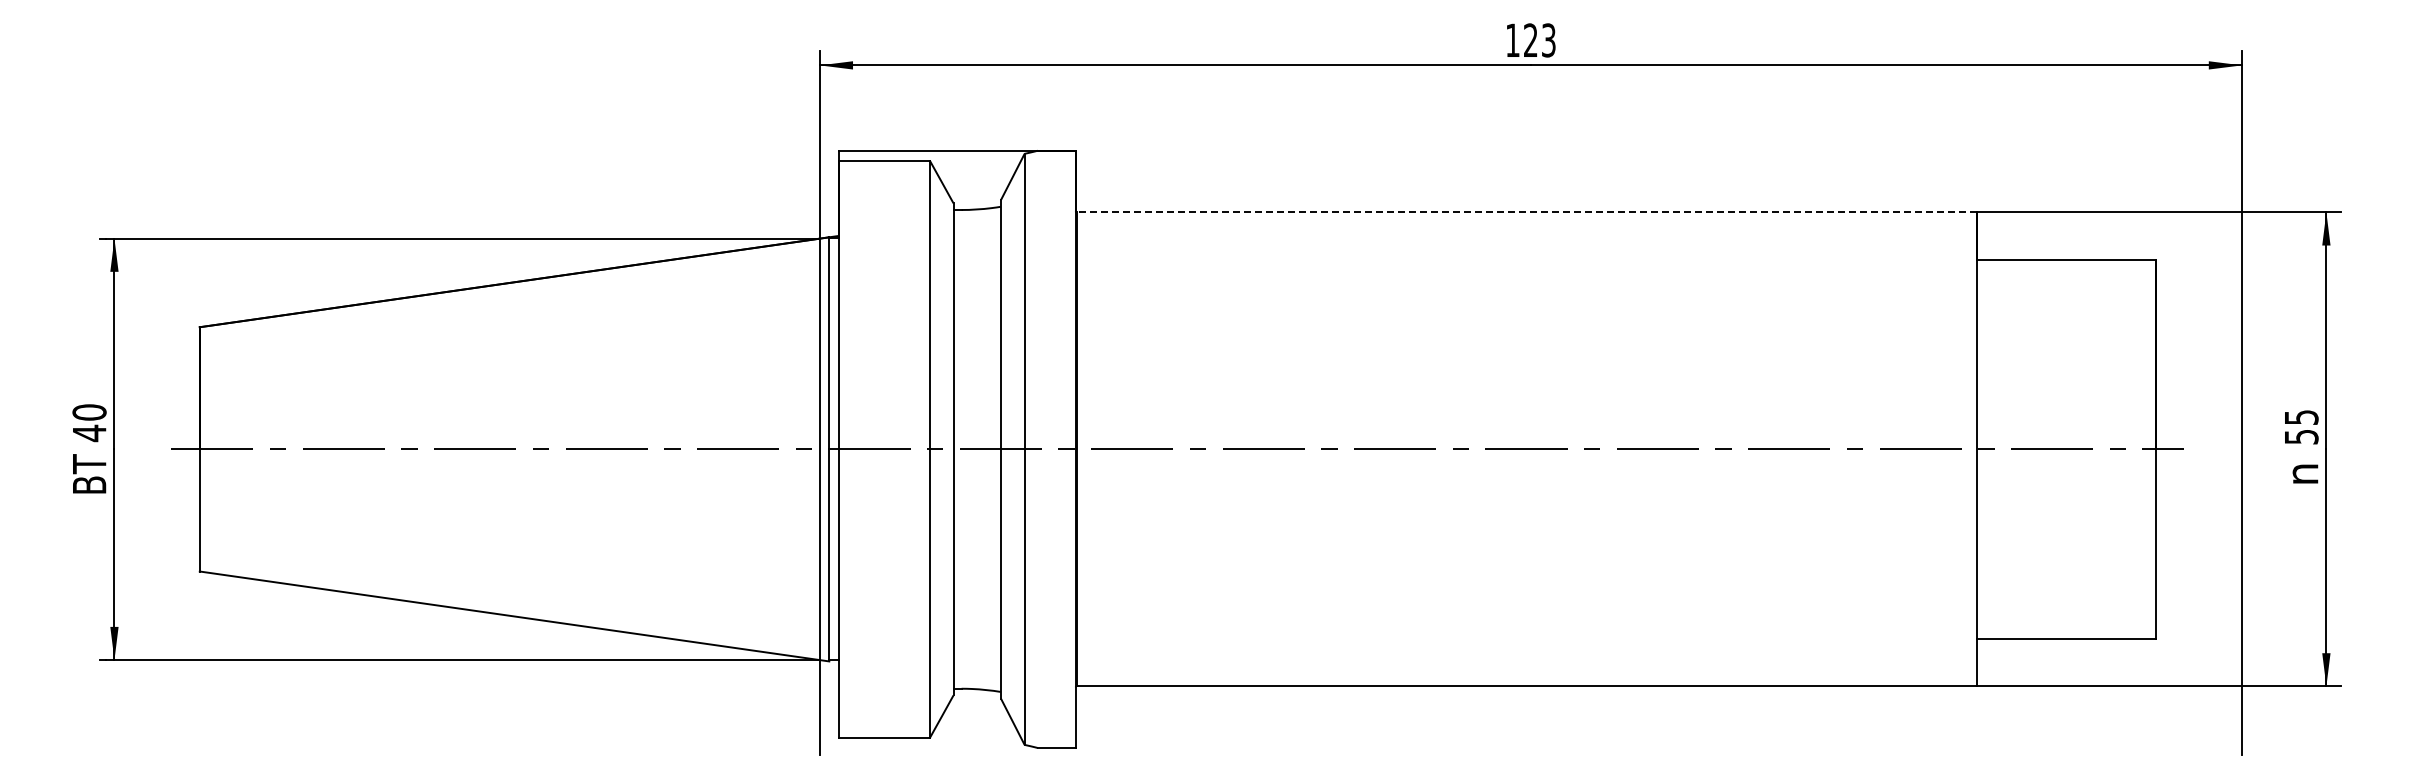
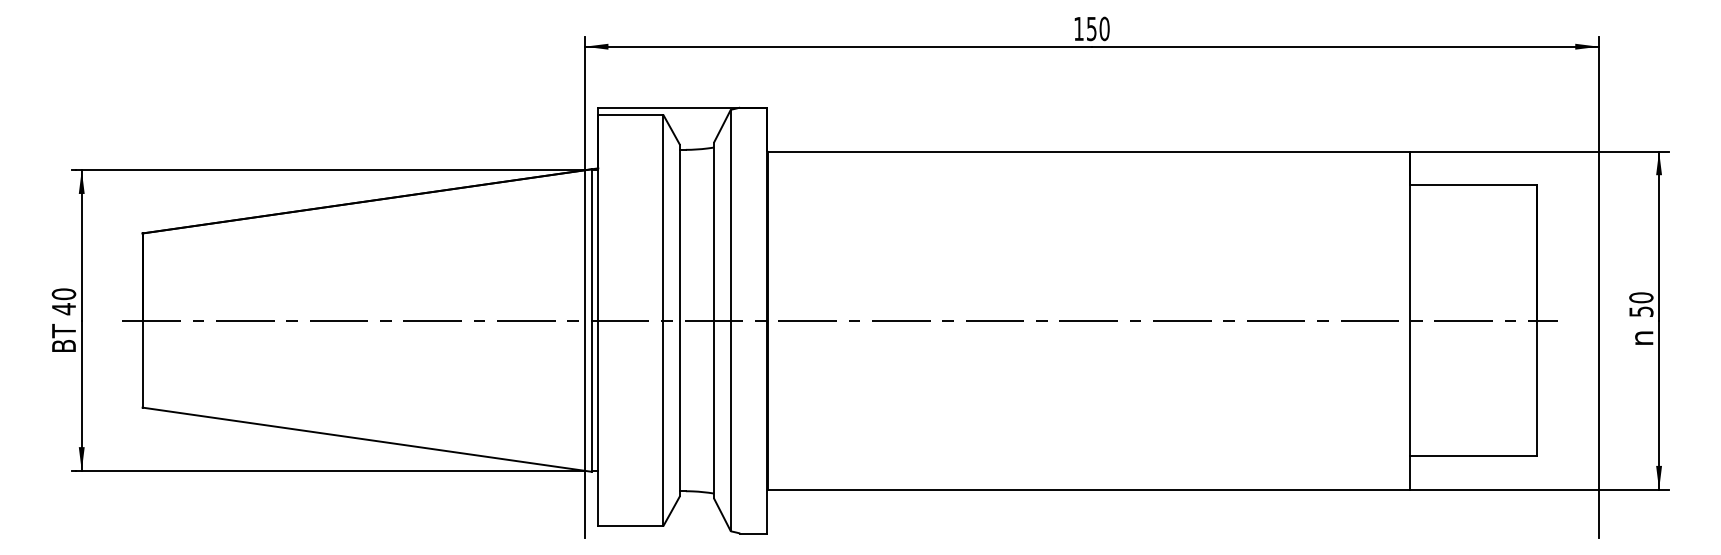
text: (1539, 40) -> (1097, 28), 123 -> 150
line: (1526, 212) -> (1088, 151), dashed -> solid
text: (2301, 417) -> (1641, 297), 55 -> 50

